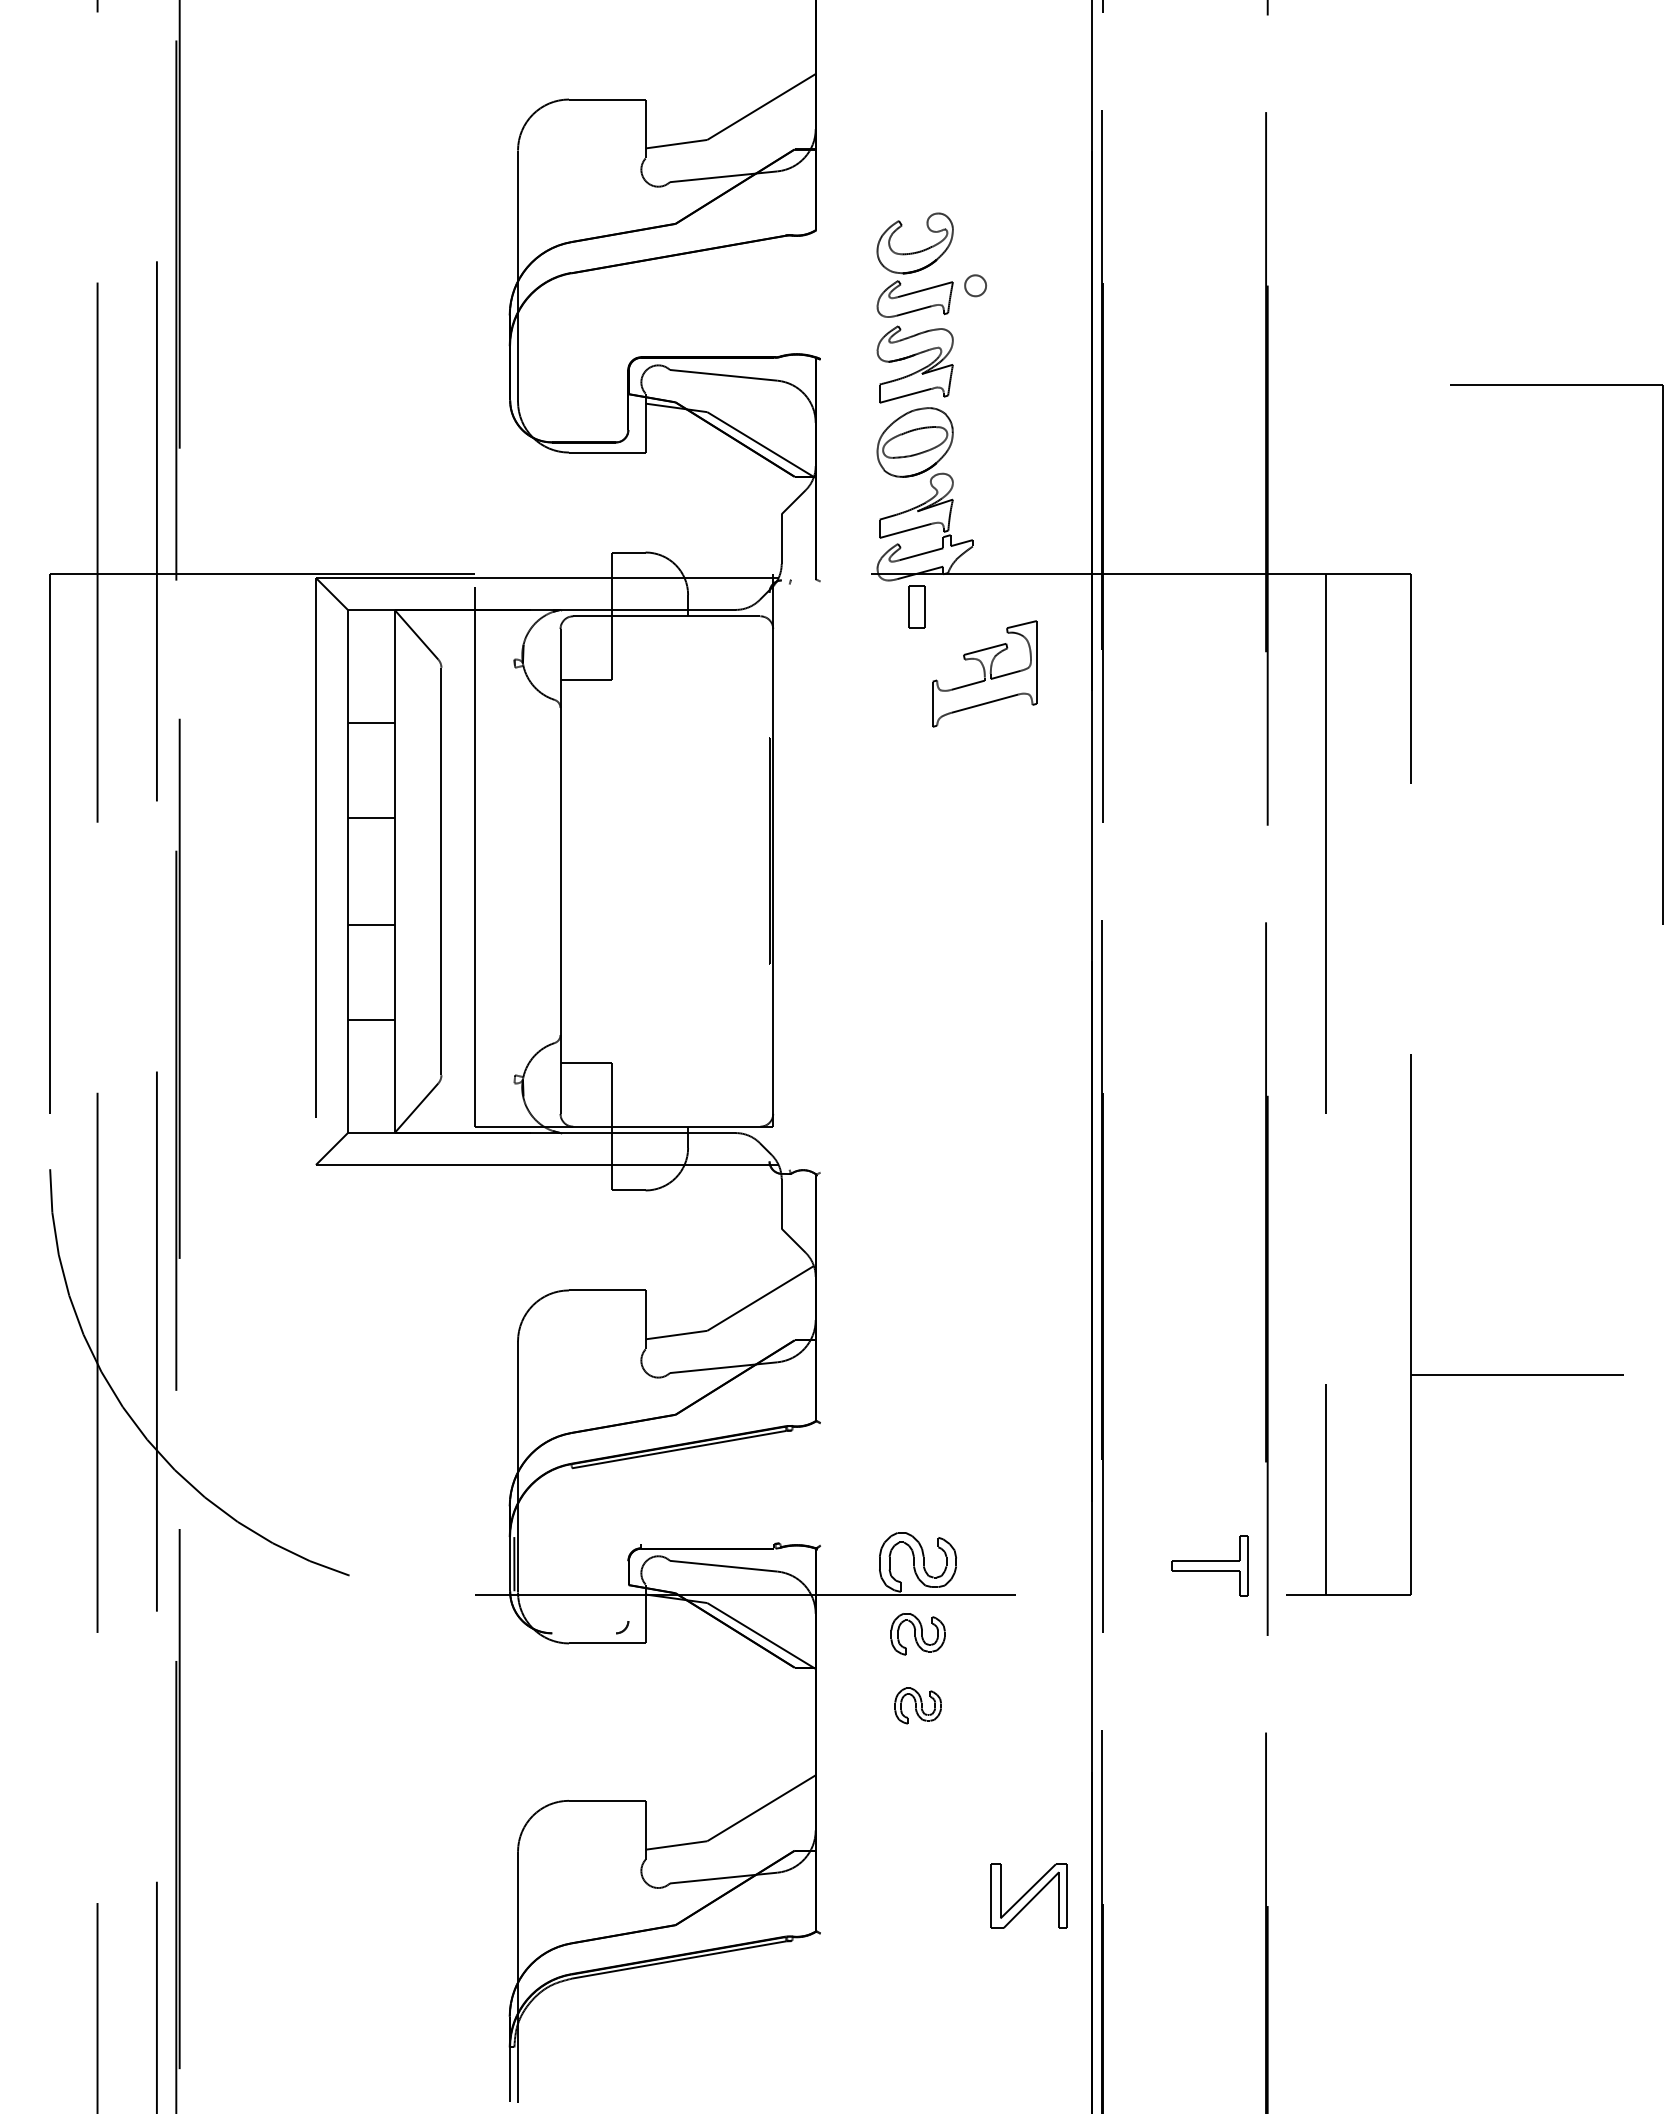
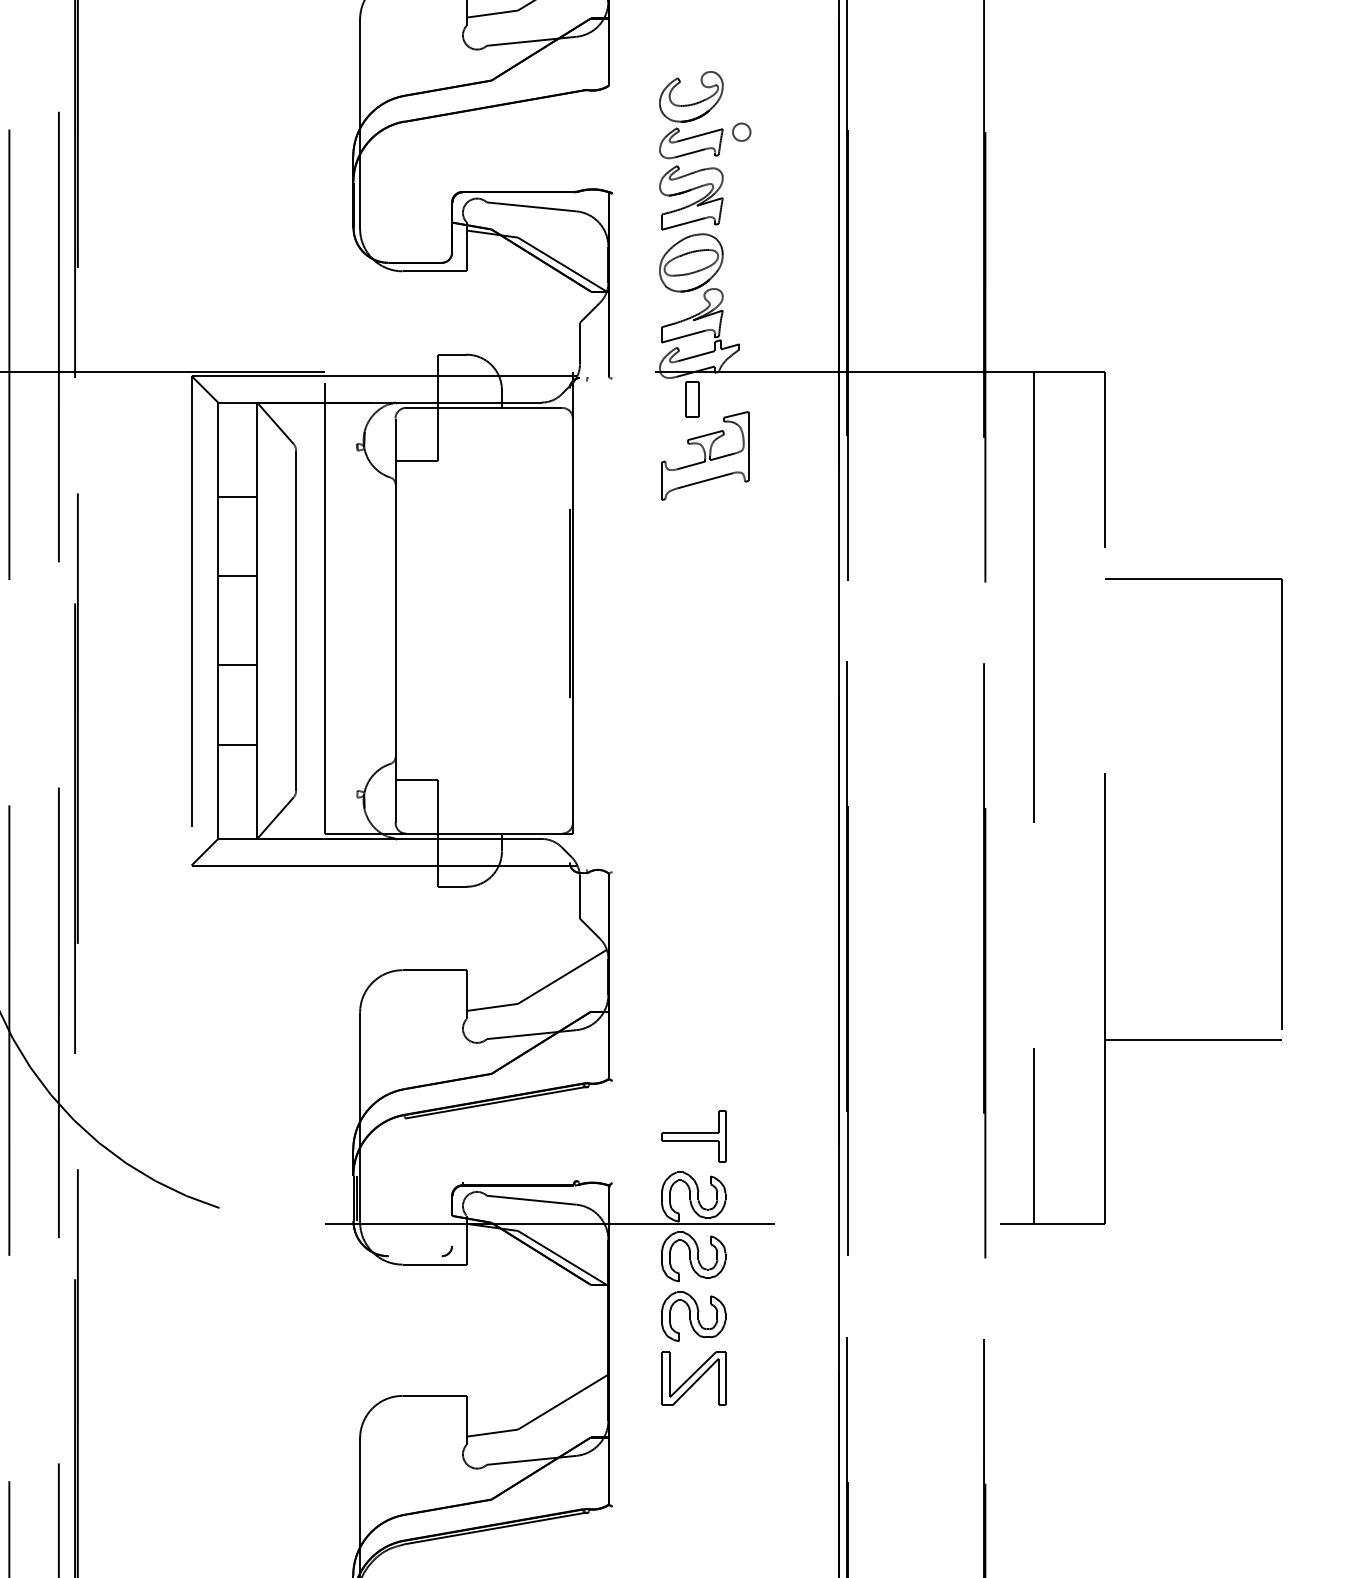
part: (1662, 654) -> (1282, 804), moved
part: (984, 673) -> (704, 455), moved
part: (1209, 1565) -> (693, 1136), moved
part: (918, 1634) -> (694, 1257), size x1.43
part: (918, 1705) -> (694, 1316), size x1.67
part: (1028, 1895) -> (693, 1378), moved

